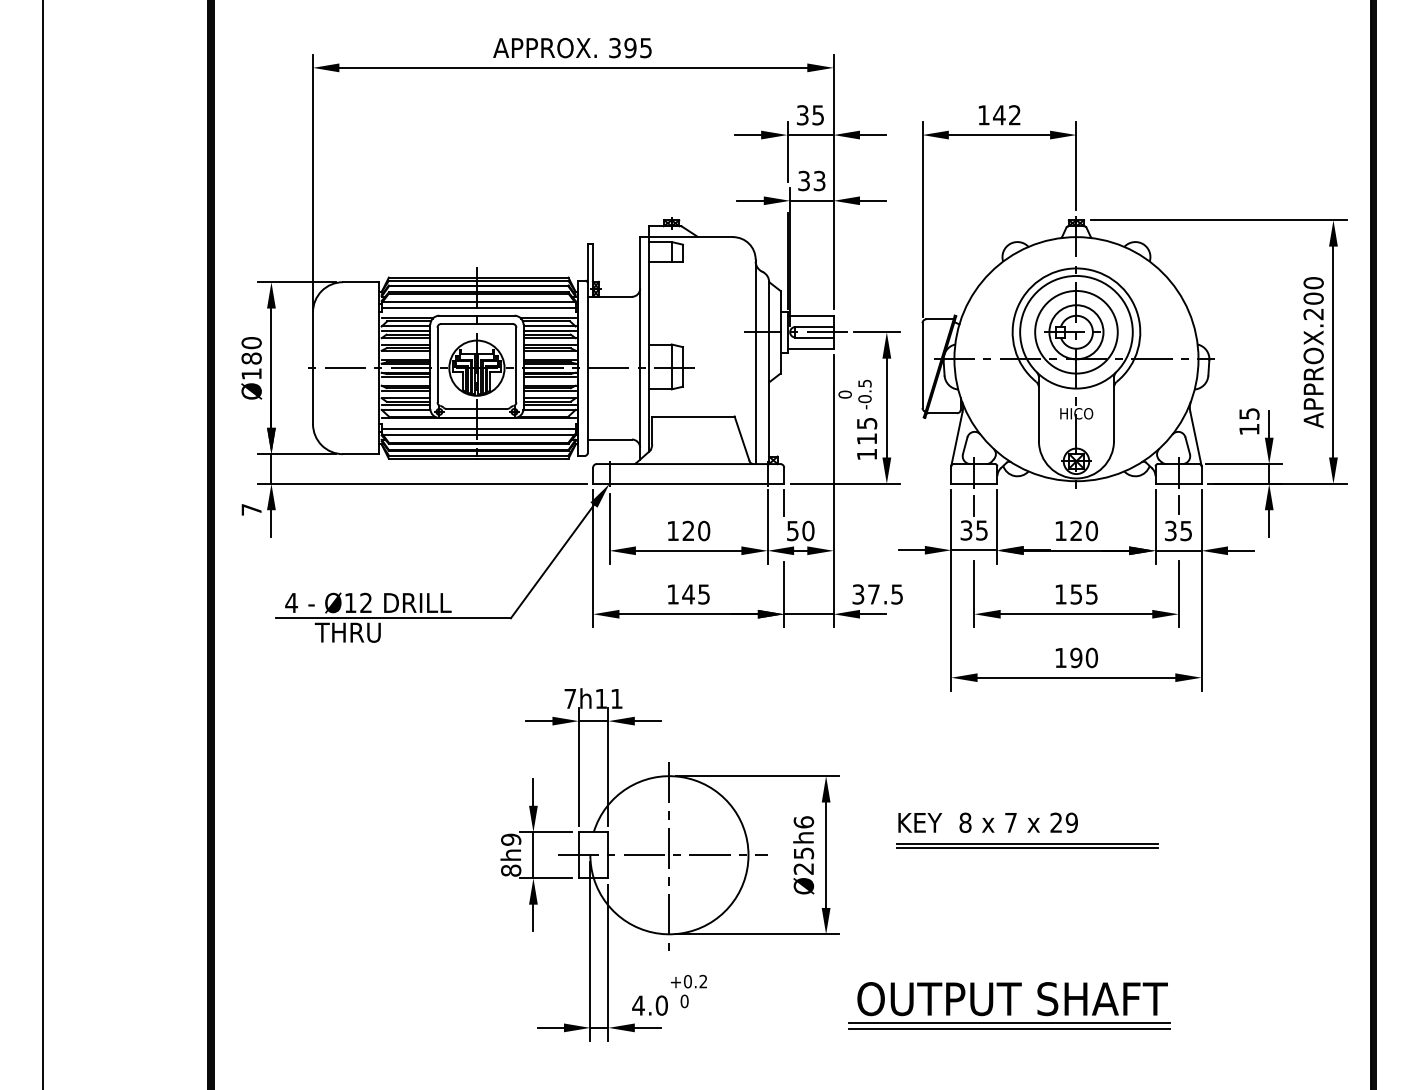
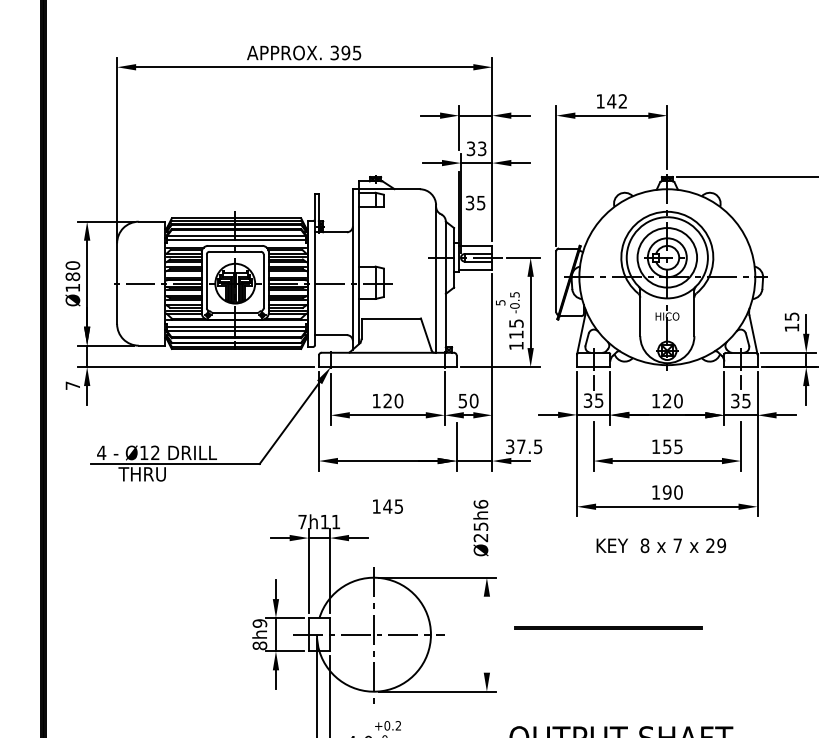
text: (810, 115) -> (475, 203), moved
text: (844, 394) -> (500, 302), 0 -> 5
line: (784, 502) -> (456, 380), removed
text: (688, 594) -> (387, 506), moved
text: (987, 822) -> (660, 545), moved
part: (1027, 845) -> (608, 627), moved
line: (826, 854) -> (487, 634), removed
text: (803, 855) -> (480, 528), moved

